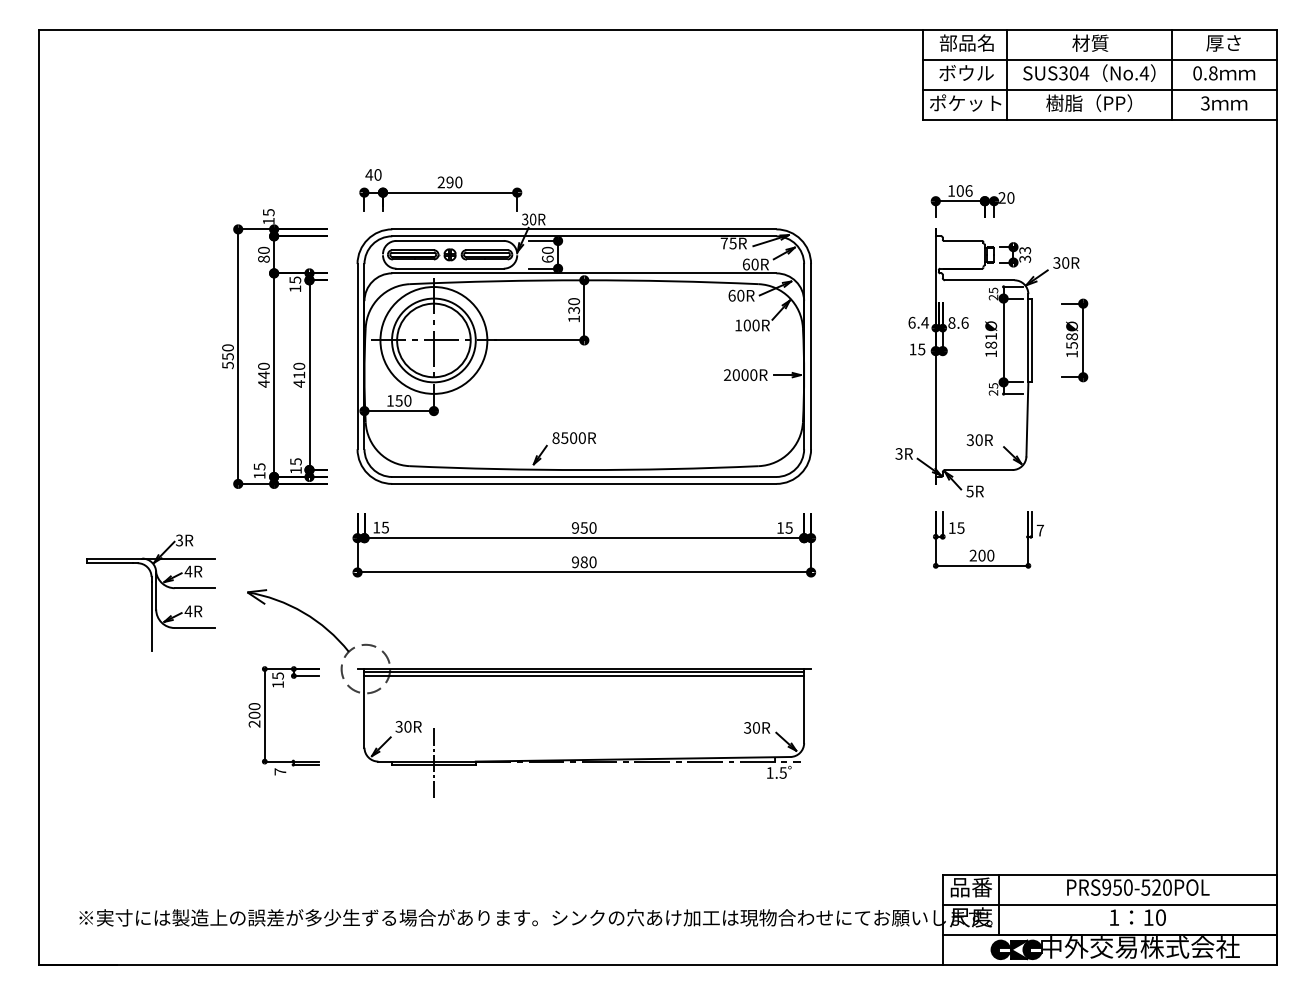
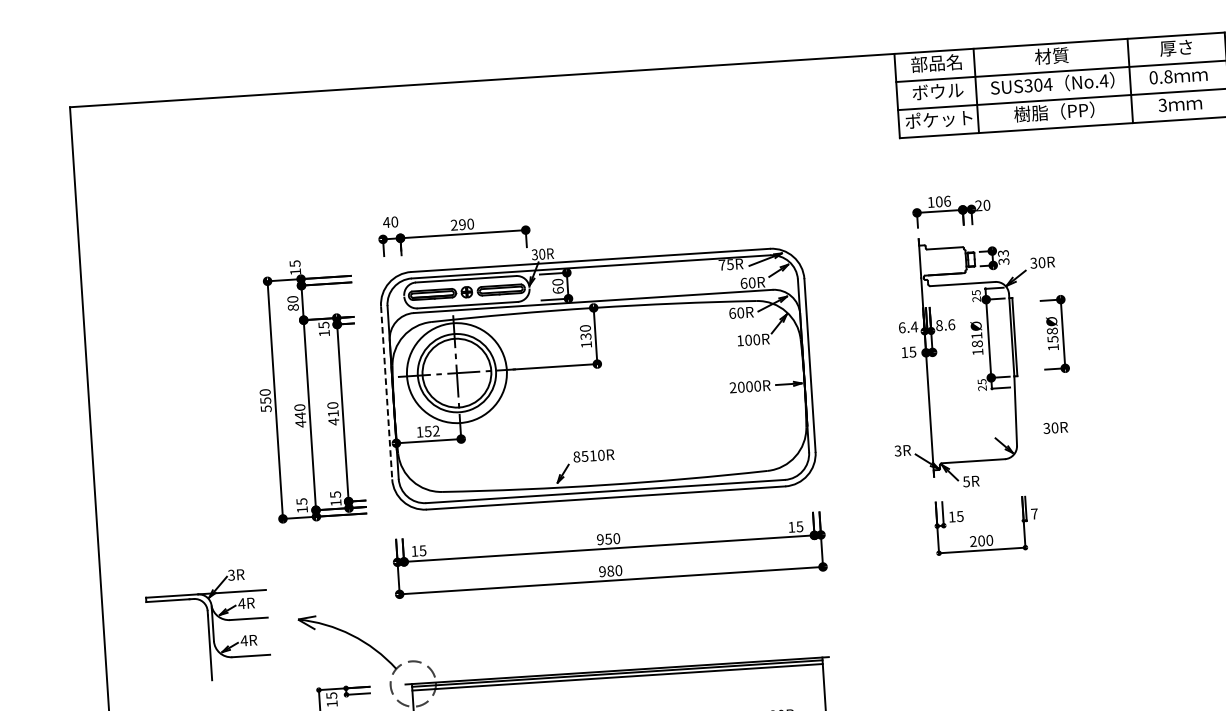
line: (357, 356) -> (386, 392), solid -> dashed
text: (407, 400) -> (435, 430), 150 -> 152
text: (573, 438) -> (593, 456), 8500R -> 8510R
text: (979, 440) -> (1055, 428), moved

